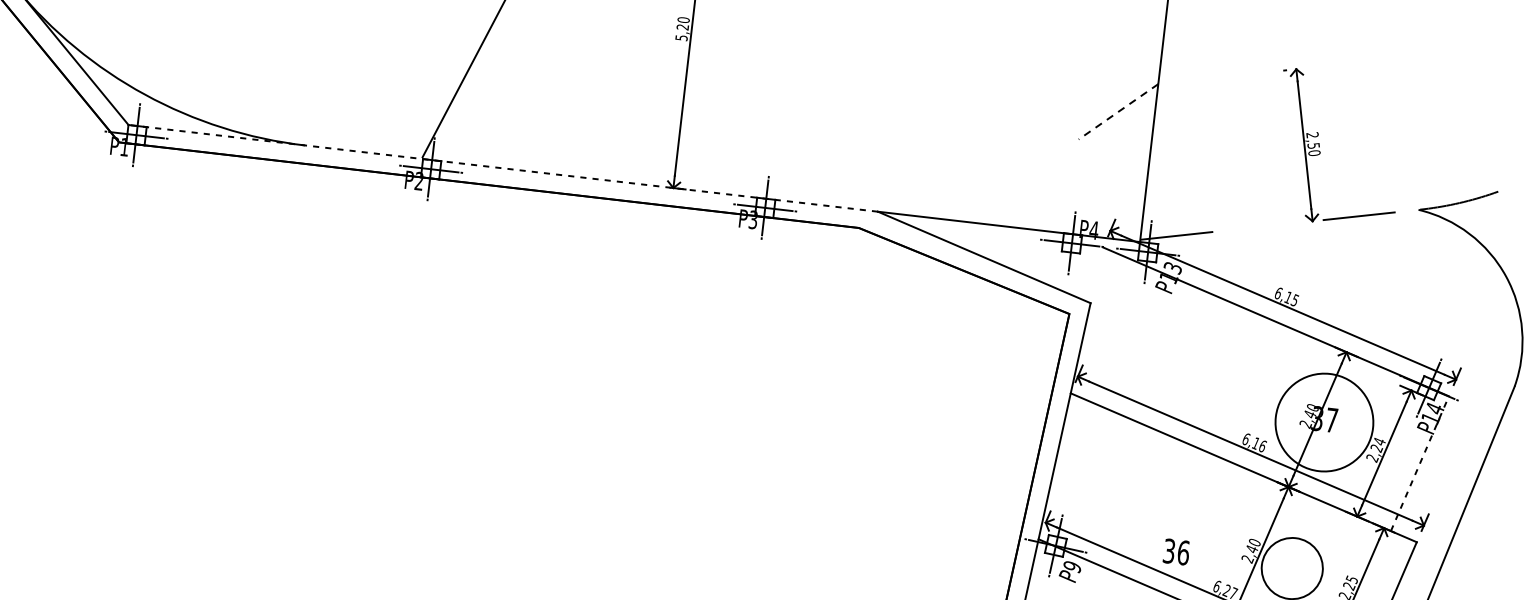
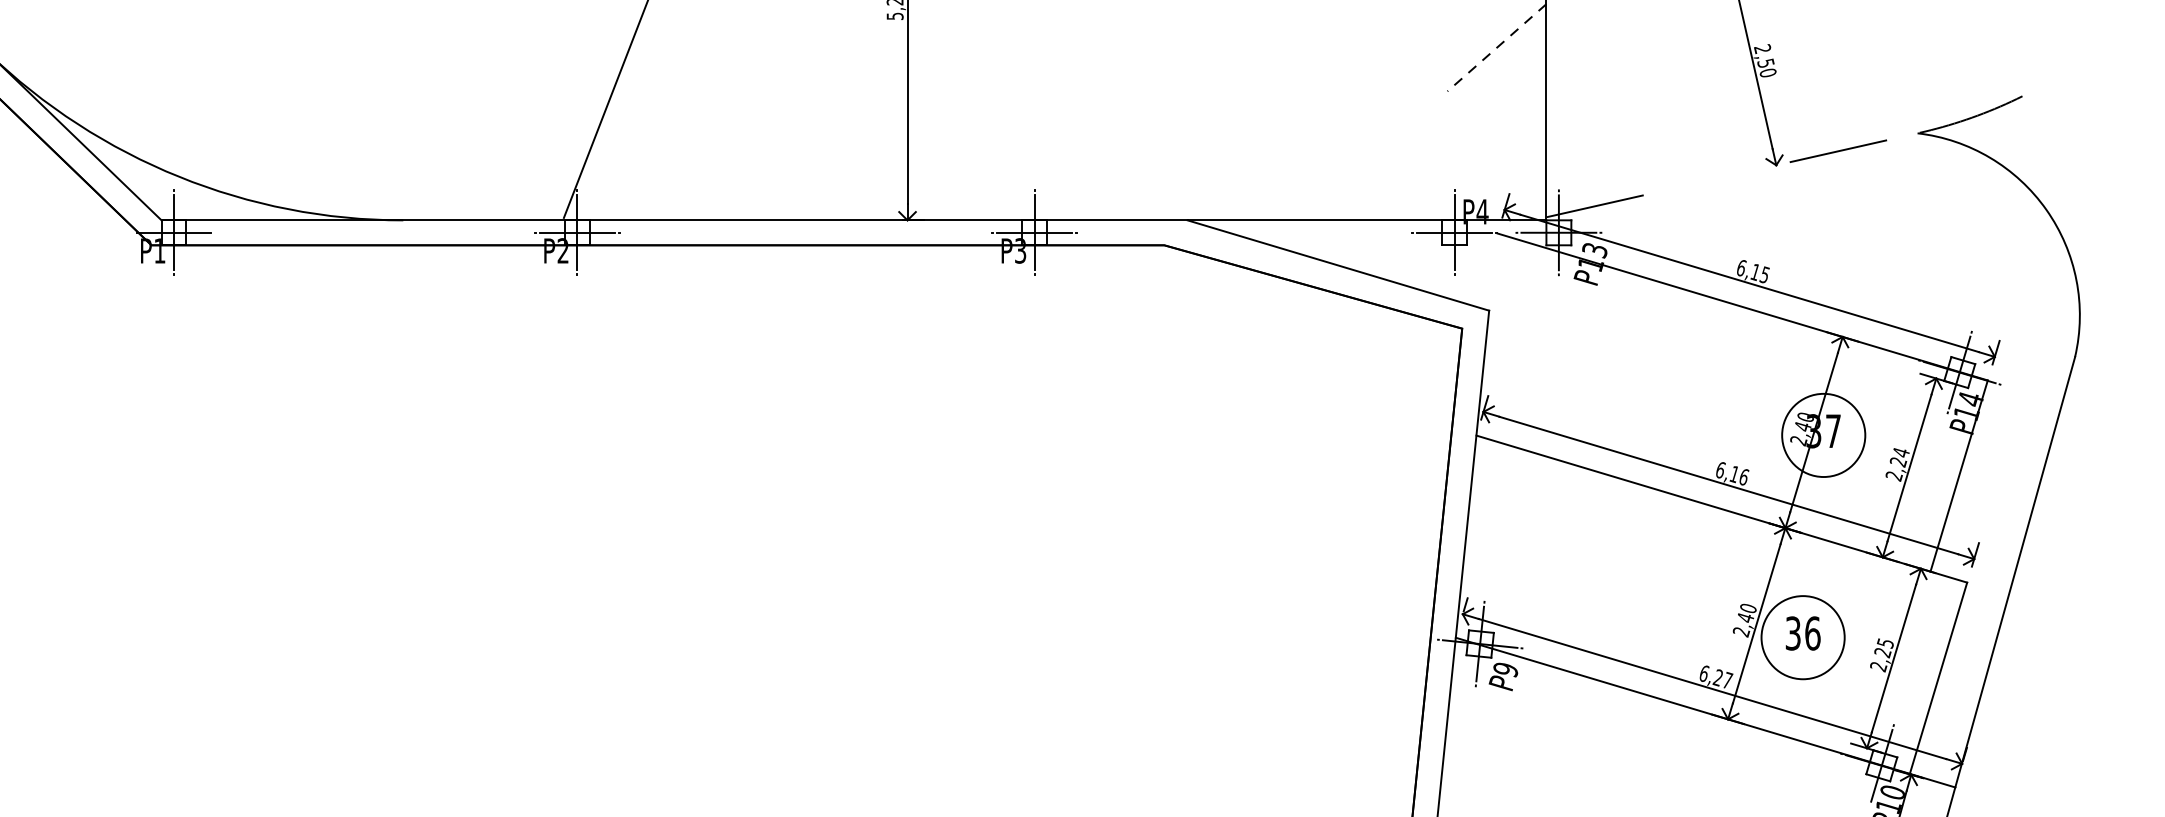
line: (503, 168) -> (674, 220), dashed -> solid
circle: (1324, 422) -> (1823, 435), size x0.62
line: (1420, 464) -> (1959, 476), dashed -> solid
text: (1176, 552) -> (1802, 633), moved

